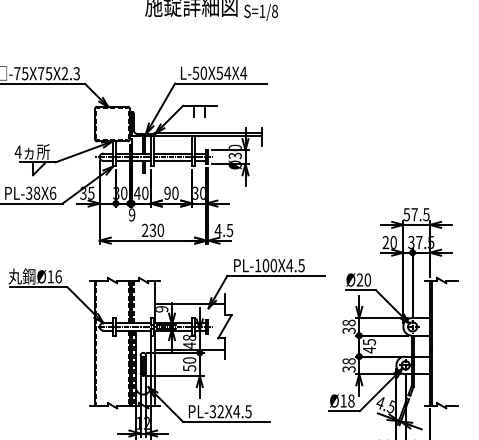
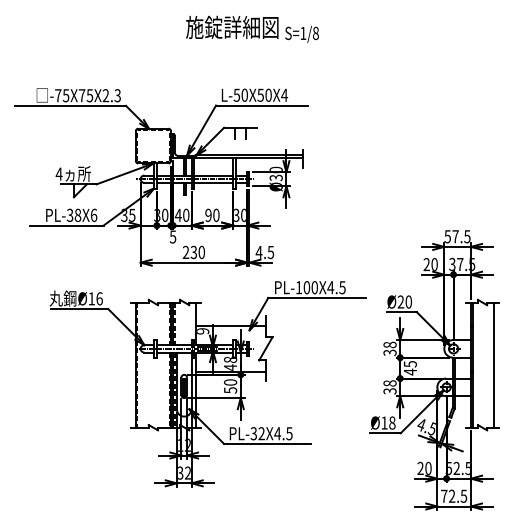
text: (227, 72) -> (268, 94), L-50X54X4 -> L-50X50X4
text: (131, 214) -> (172, 236), 9 -> 5
line: (453, 342) -> (494, 364), added

